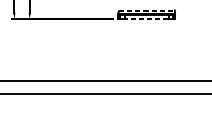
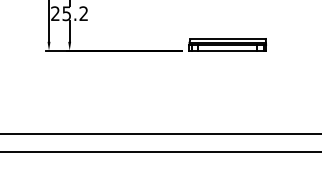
line: (147, 10) -> (228, 38), dashed -> solid
line: (146, 19) -> (227, 50), dashed -> solid

